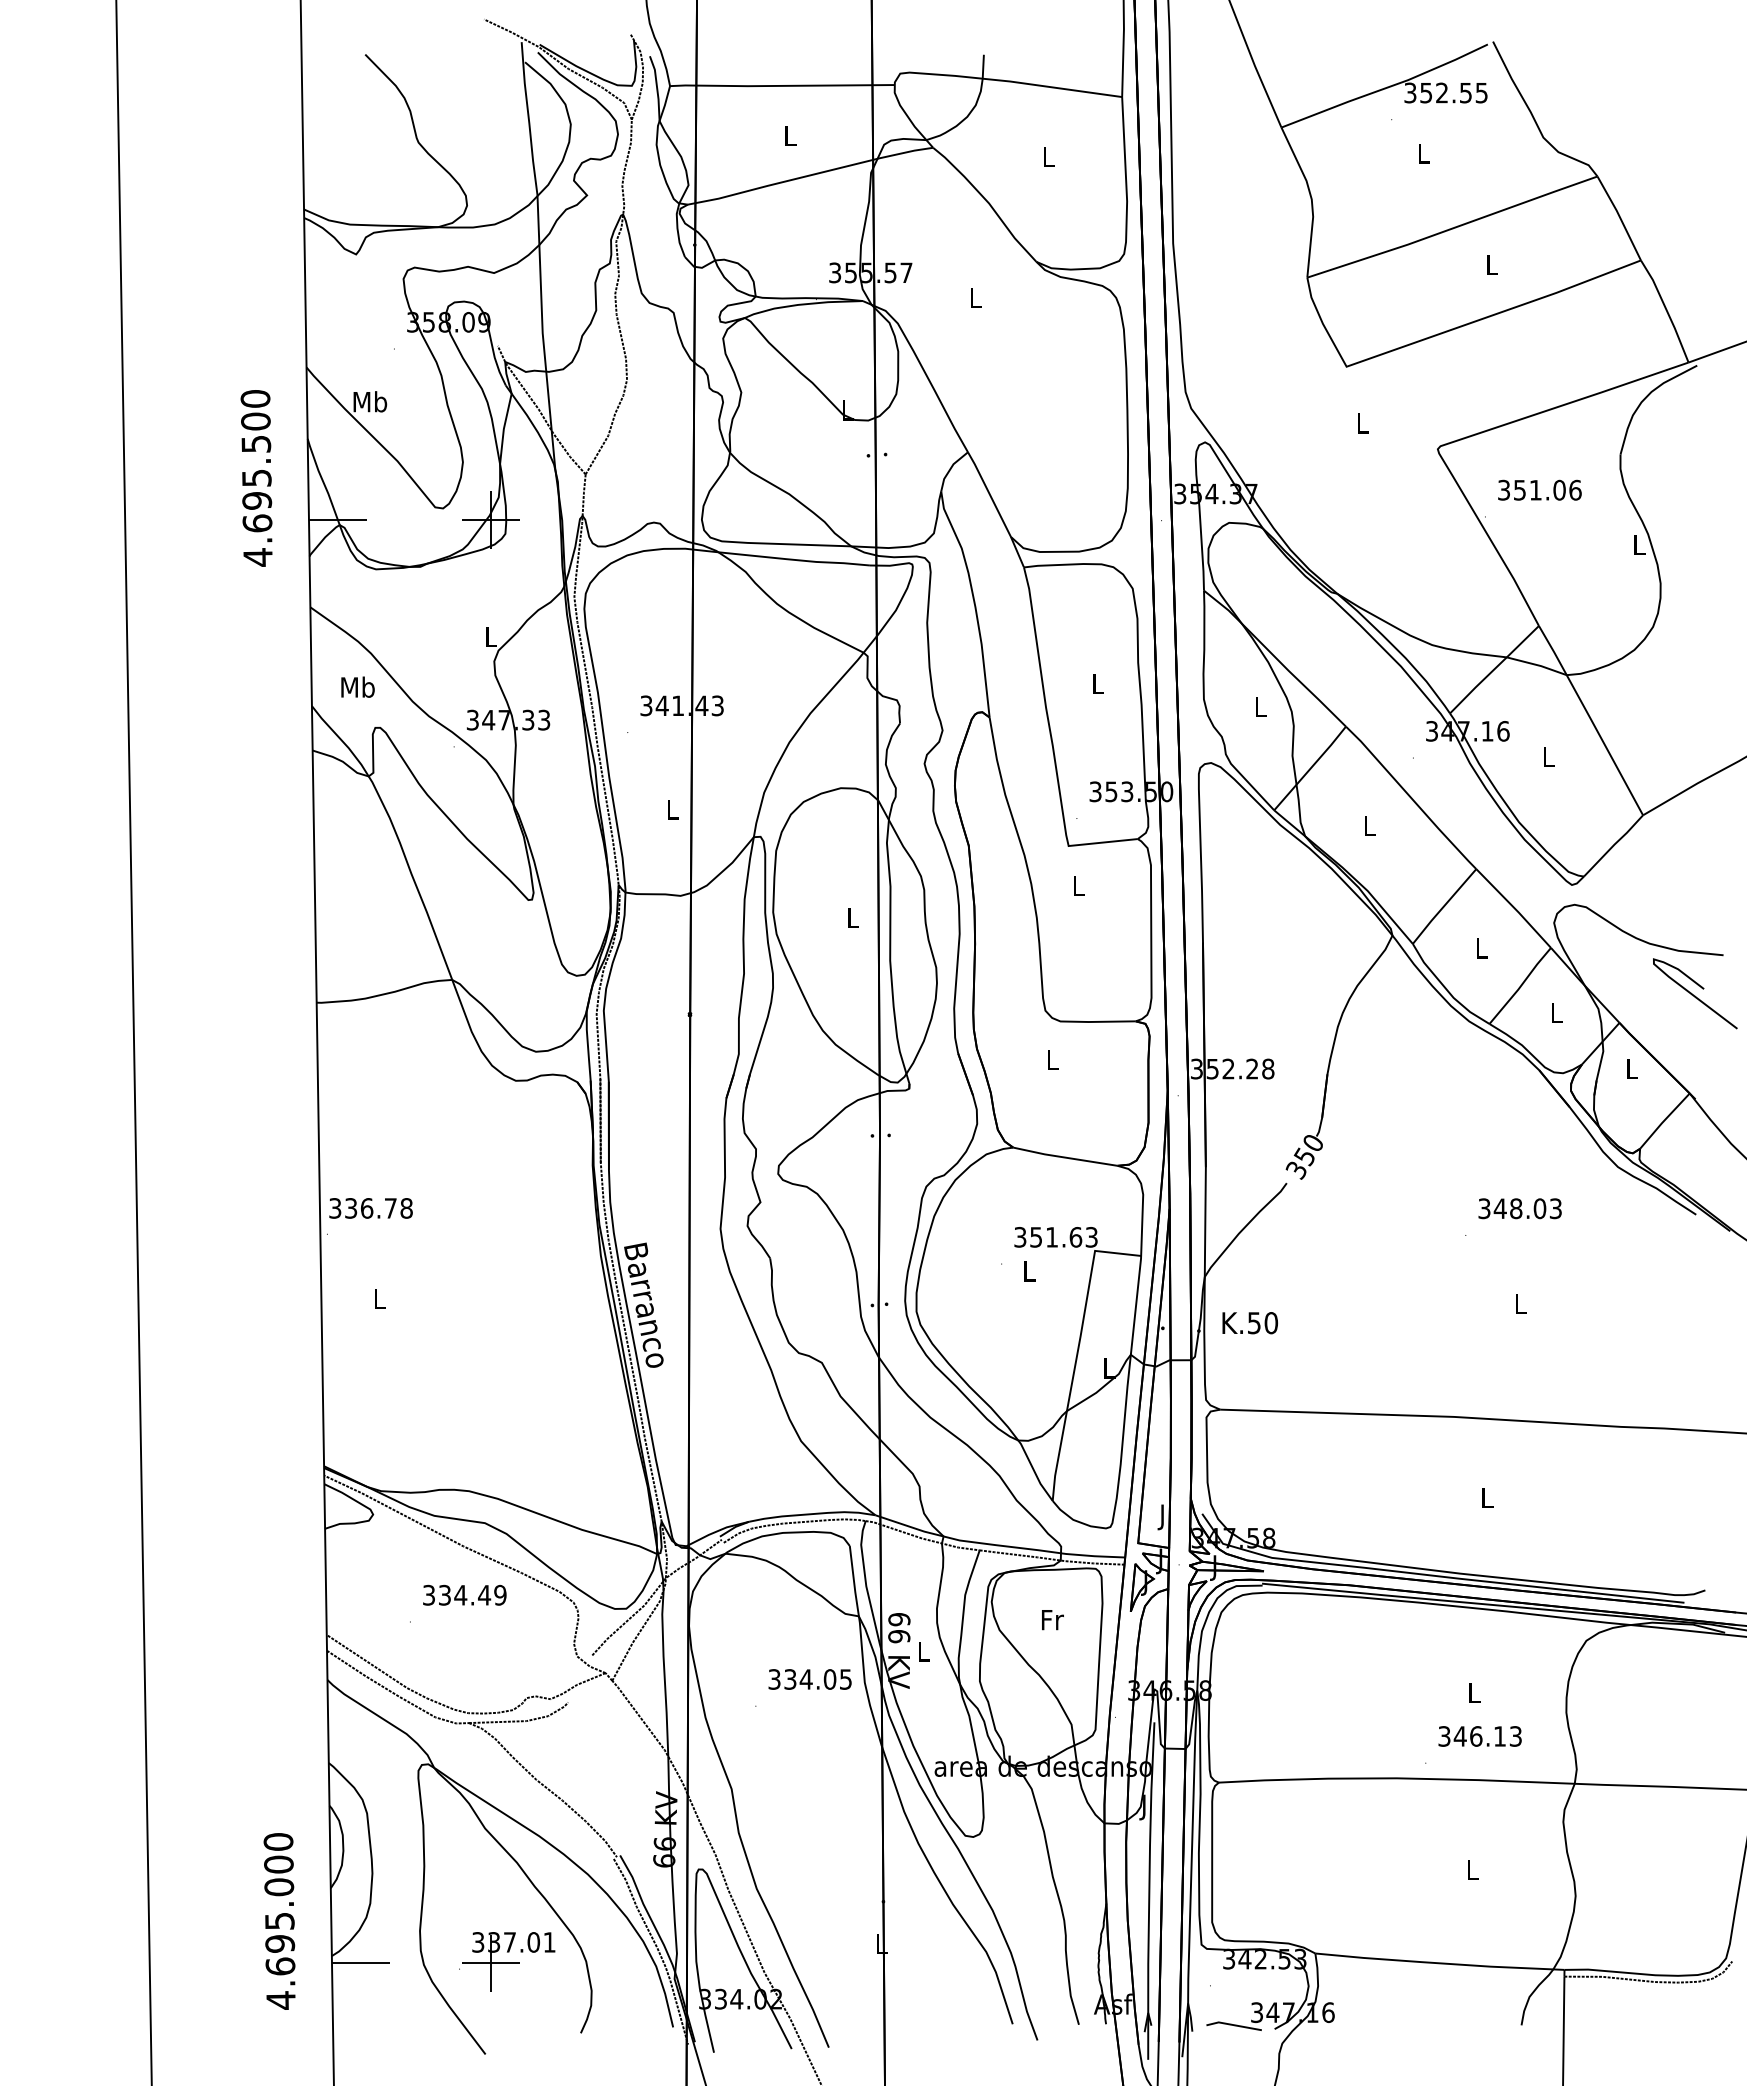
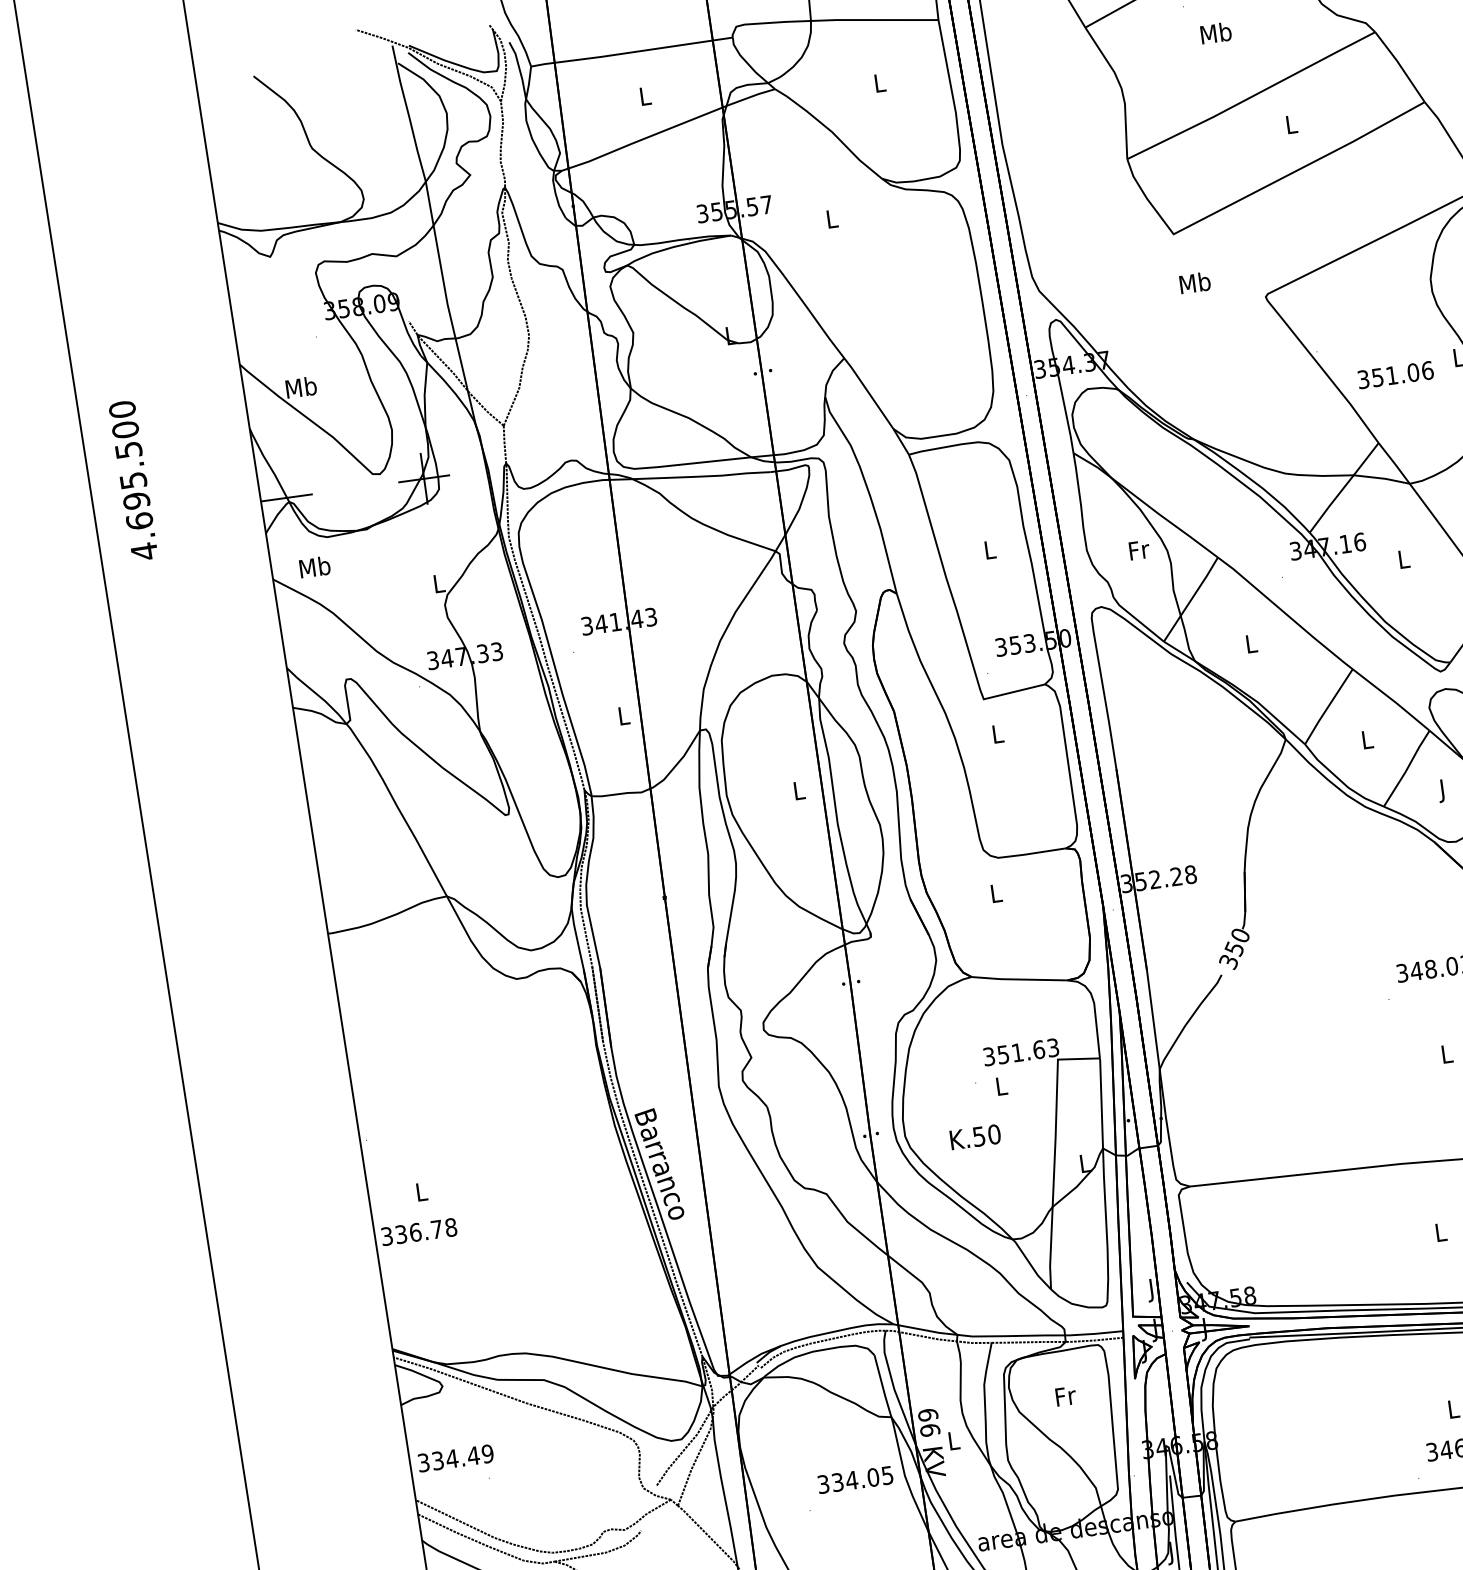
text: (1423, 153) -> (1216, 33), L -> Mb
text: (1362, 422) -> (1194, 282), L -> Mb
text: (256, 478) -> (133, 480), moved
text: (1539, 489) -> (1395, 374), moved
text: (357, 686) -> (314, 566), moved
text: (1261, 706) -> (1139, 549), L -> Fr
text: (1556, 1015) -> (1442, 790), L -> J
text: (370, 1208) -> (418, 1232), moved
text: (1249, 1323) -> (974, 1137), moved
text: (464, 1594) -> (455, 1457), moved

